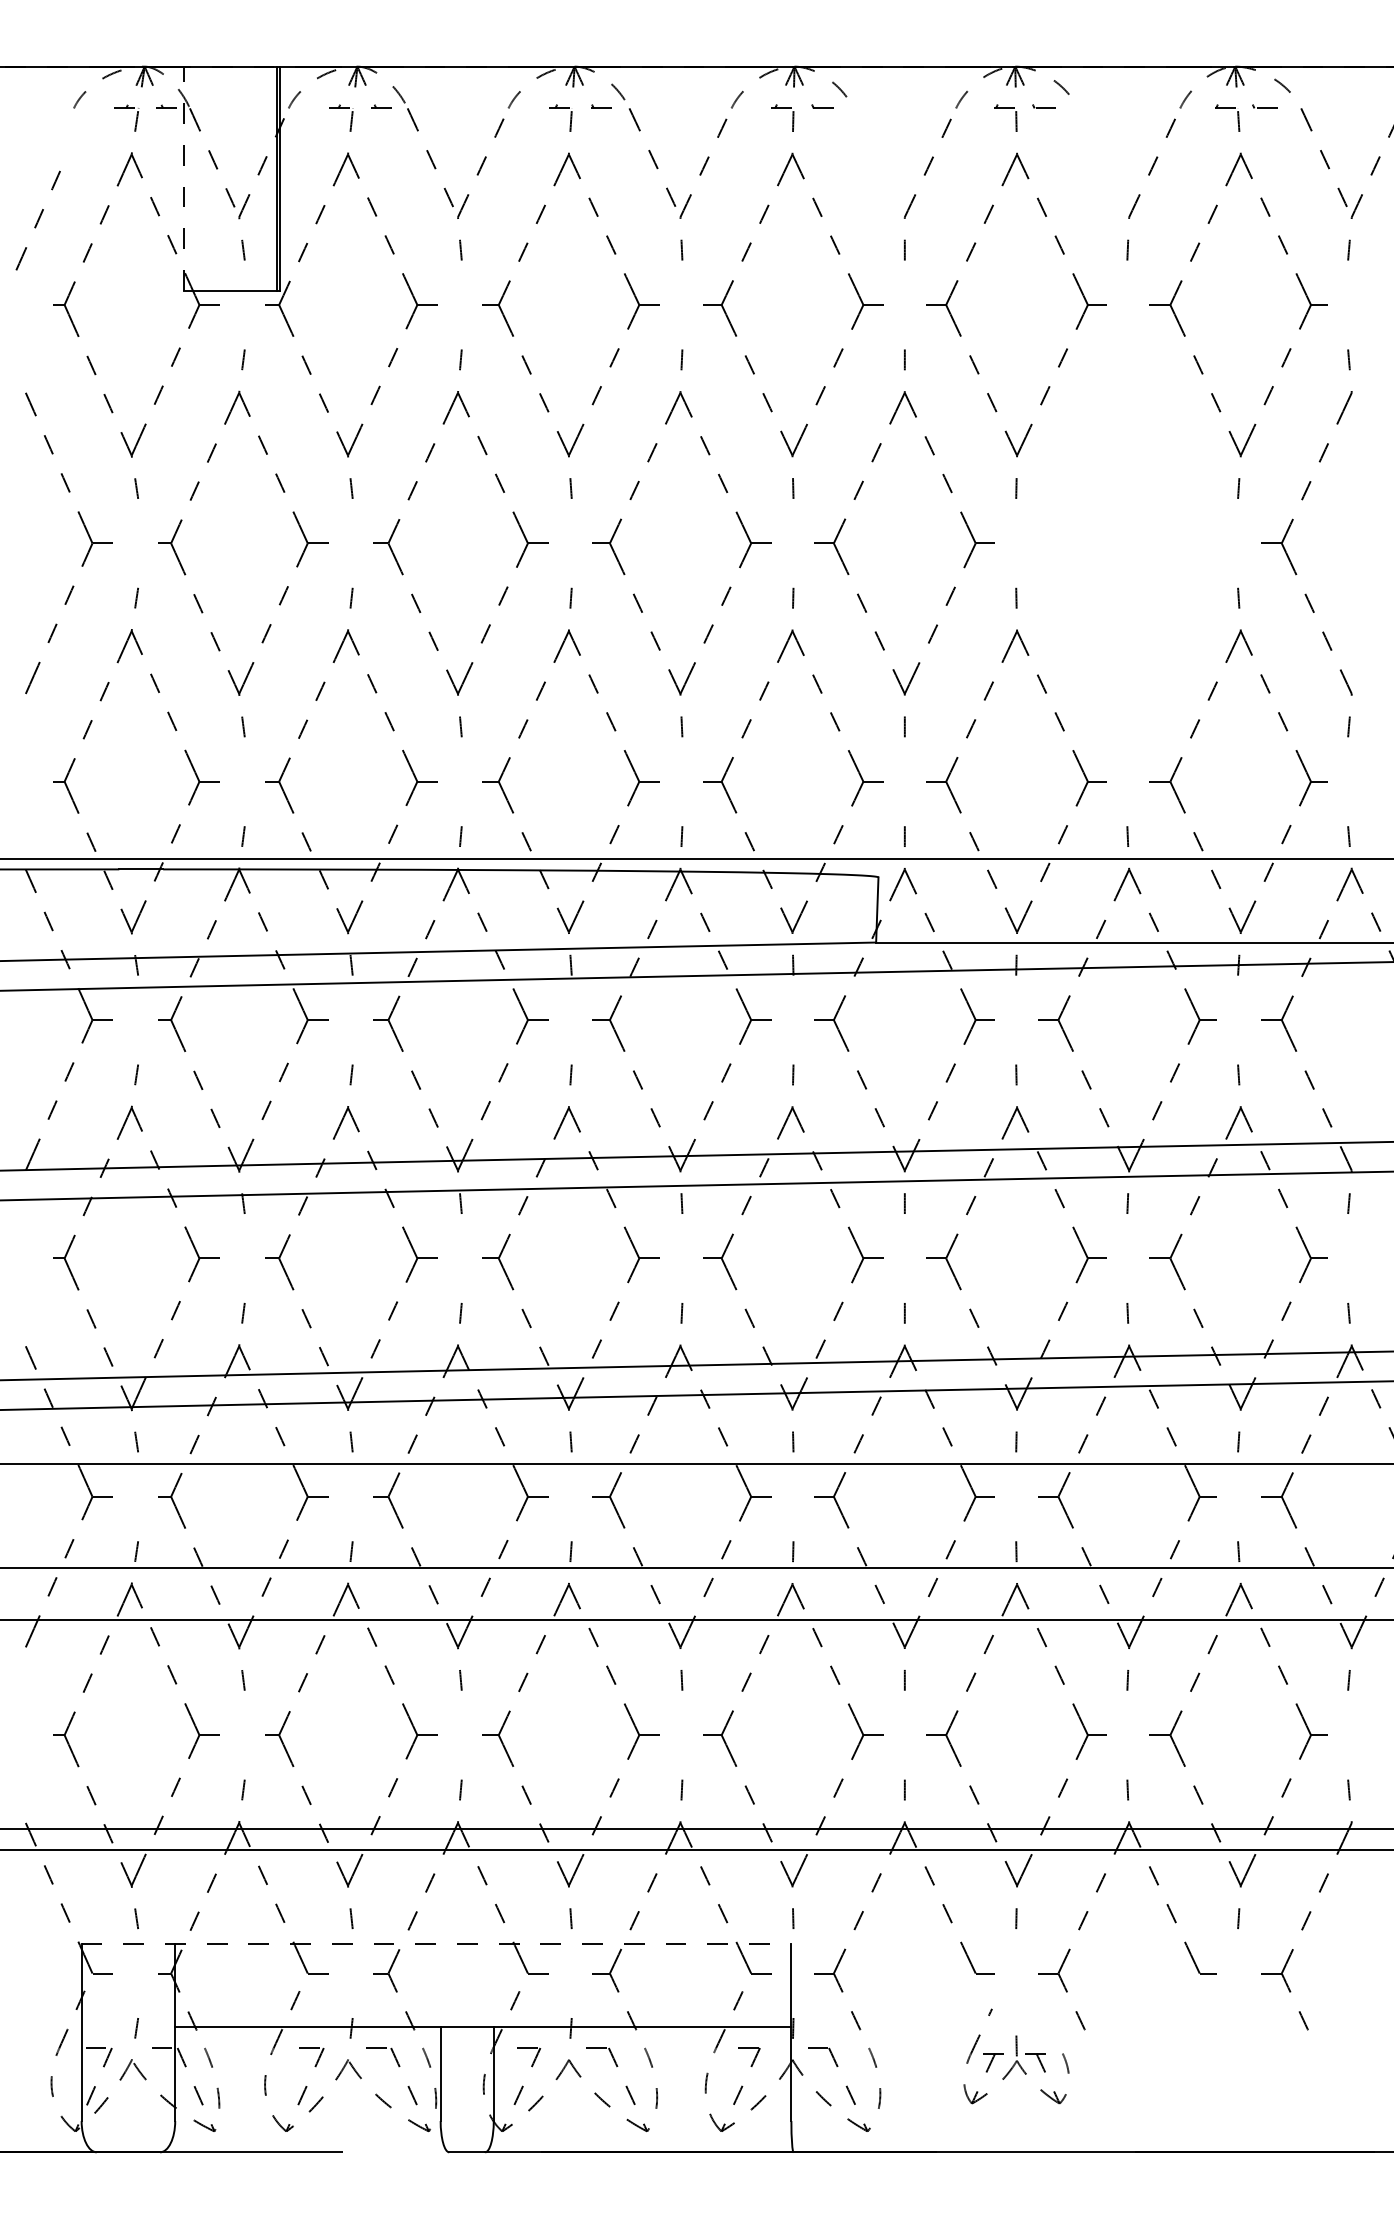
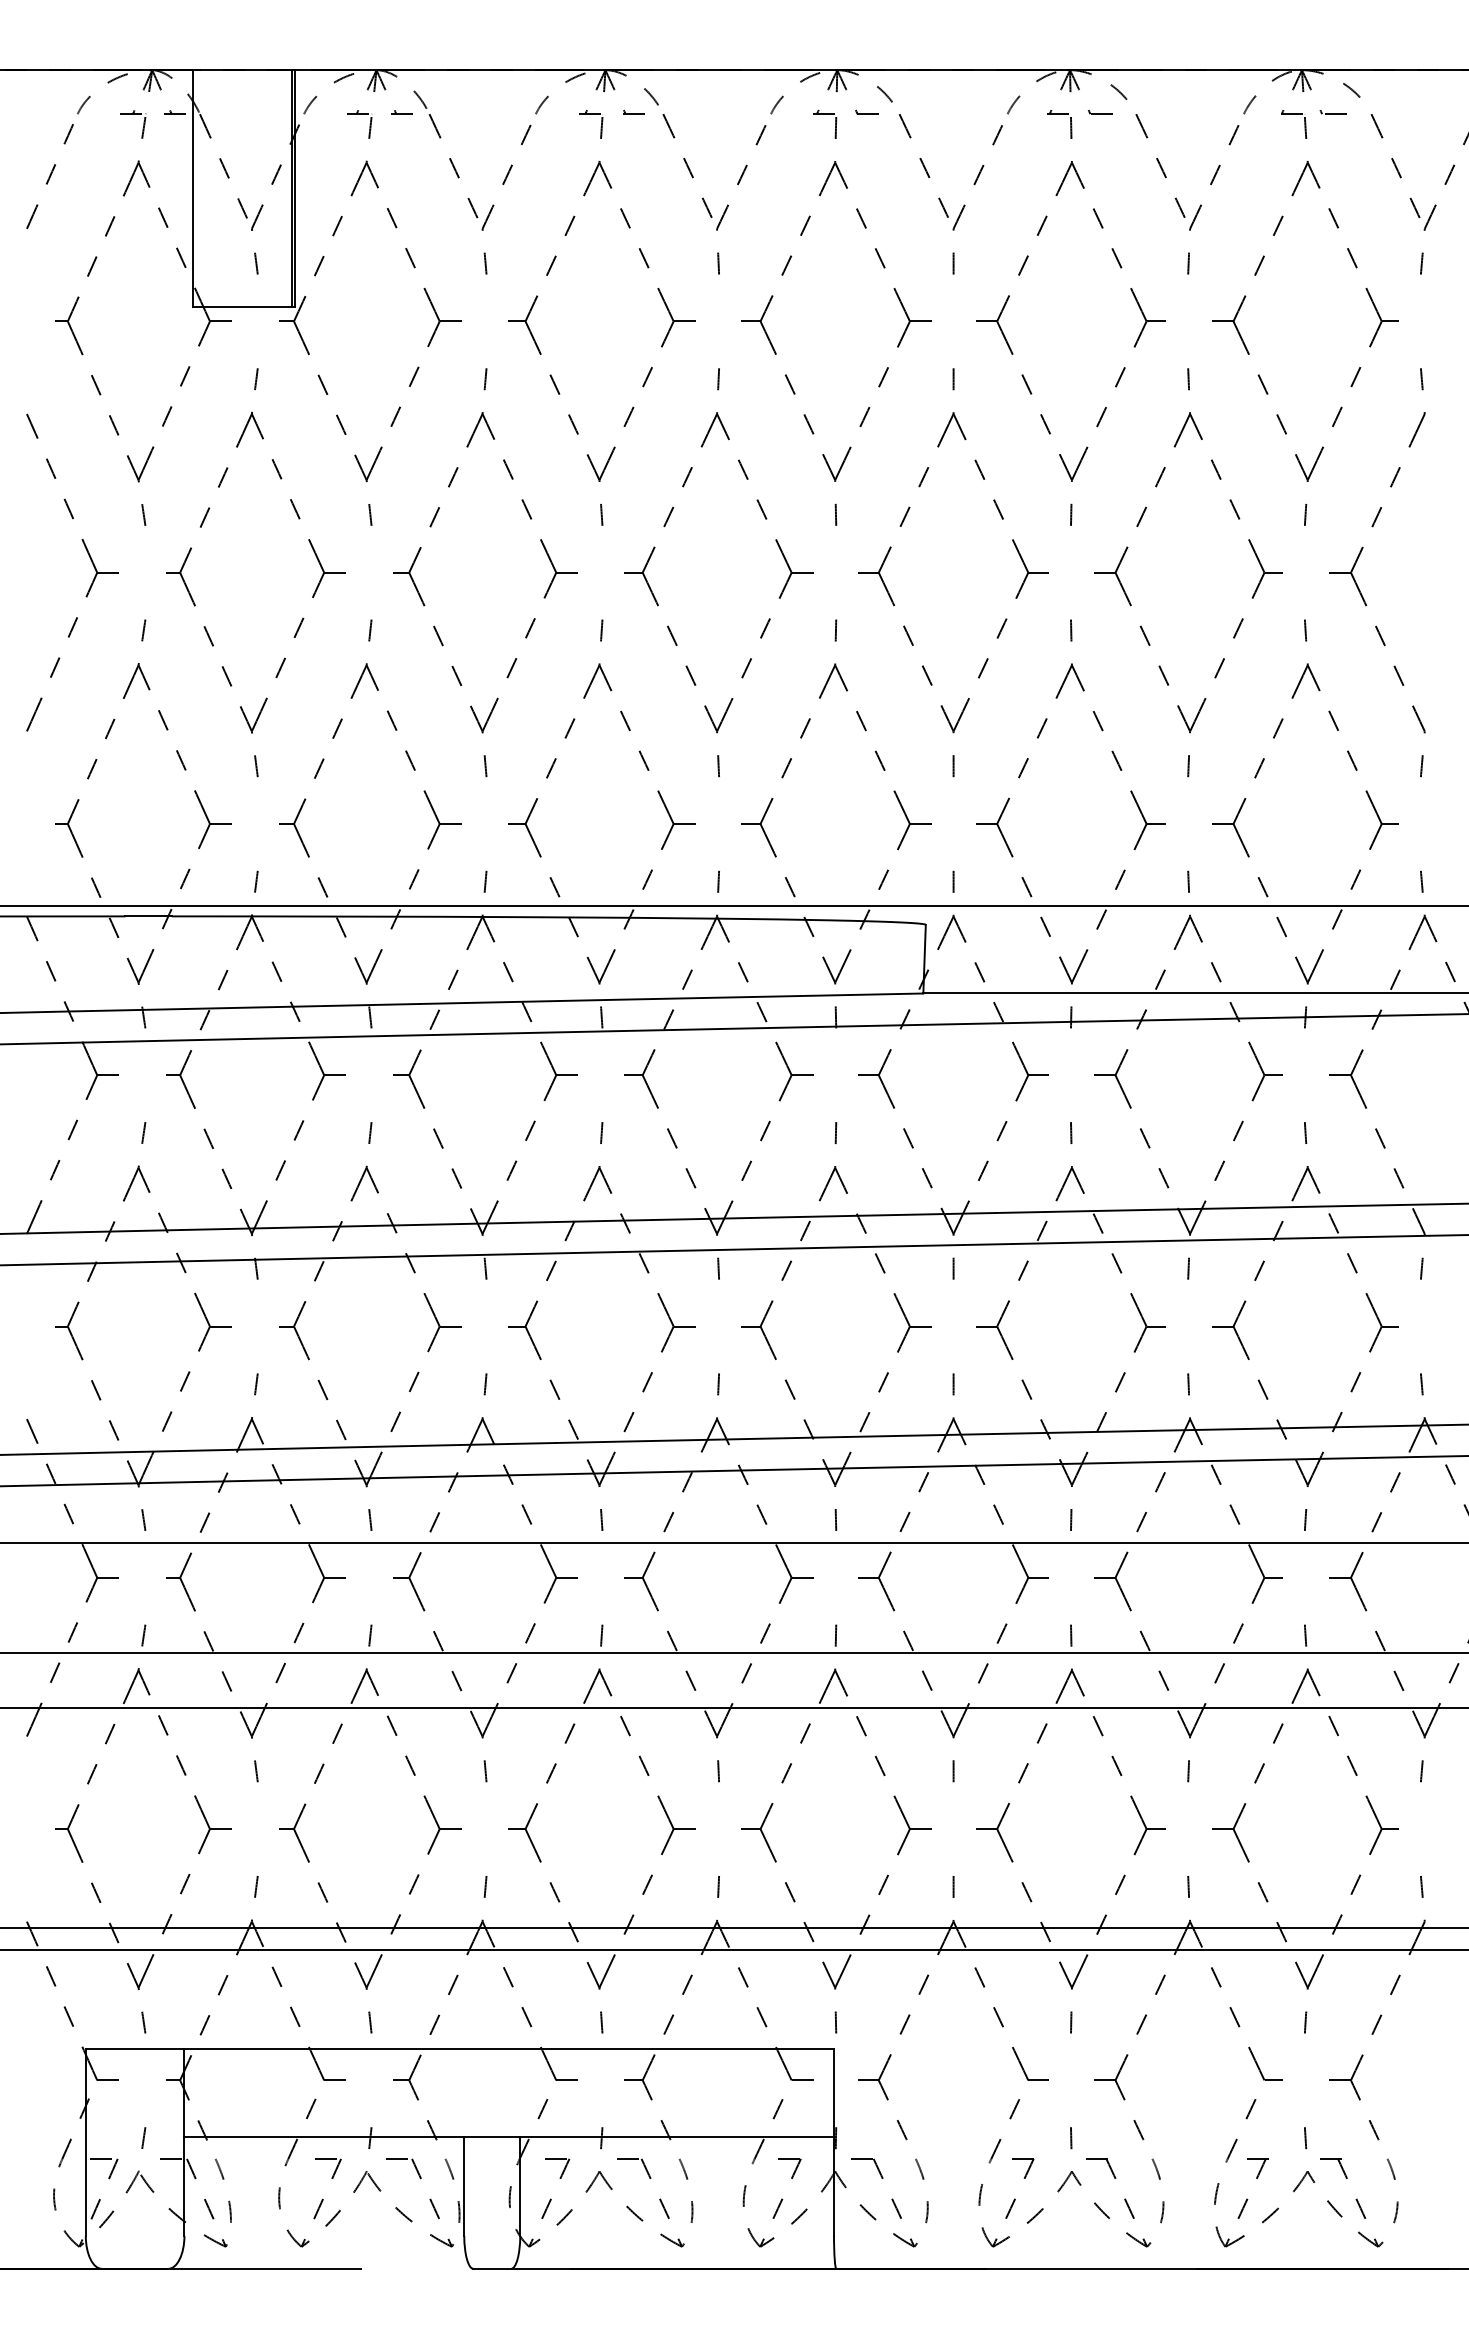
curve: (876, 157) -> (923, 165), added
curve: (1101, 157) -> (1160, 165), added
line: (183, 177) -> (193, 187), dashed -> solid
curve: (37, 220) -> (49, 176), moved
part: (1072, 570) -> (1130, 601), added
line: (437, 1943) -> (460, 2048), dashed -> solid
part: (1016, 2061) -> (1071, 2173), size x1.67
part: (1239, 2061) -> (1306, 2173), added

